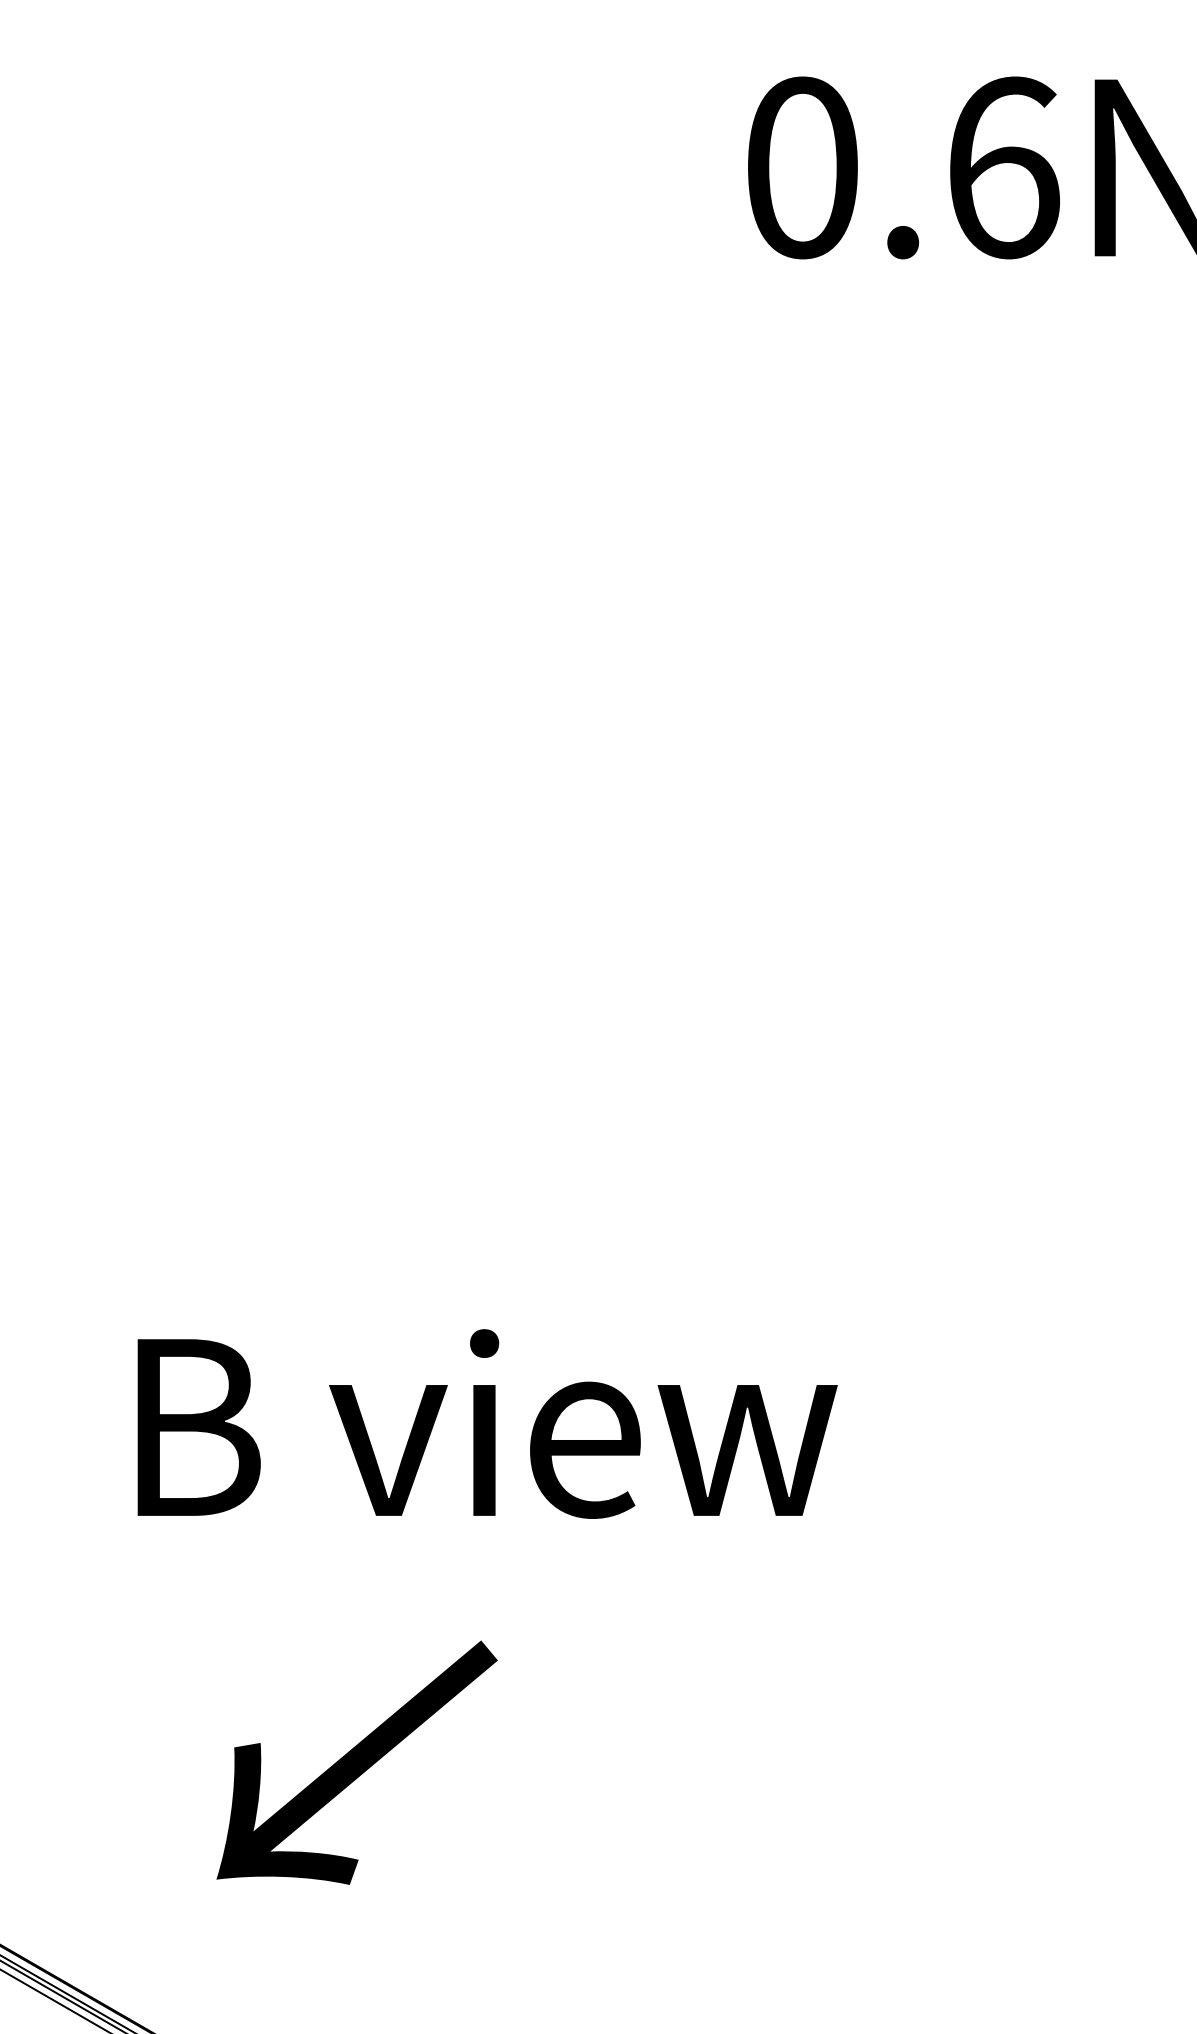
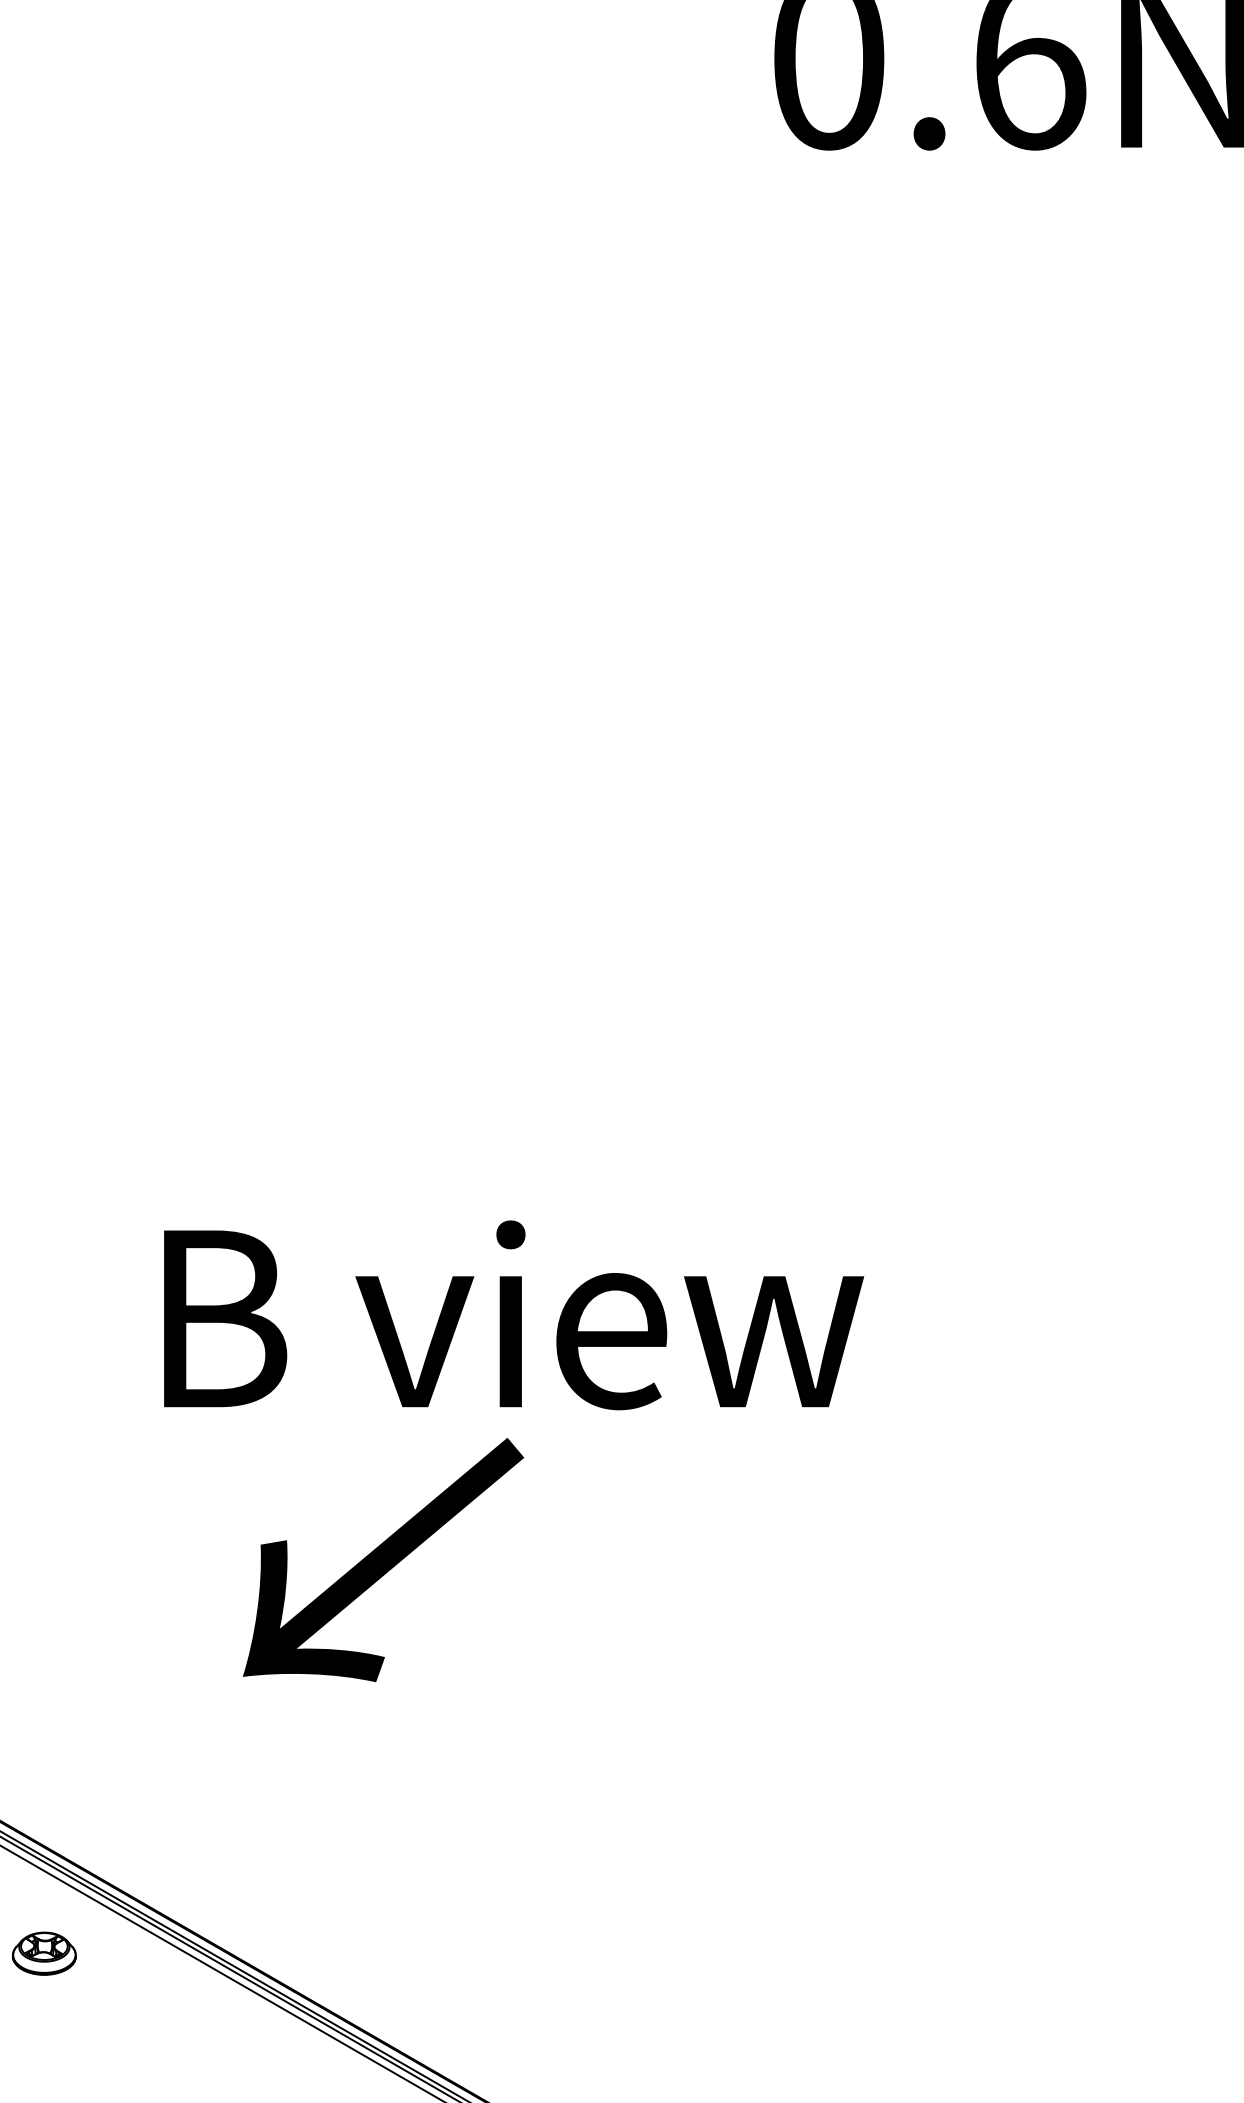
text: (357, 1763) -> (383, 1560), moved

